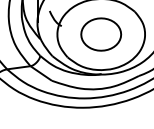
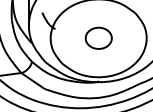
part: (101, 34) -> (98, 38), size x0.6

